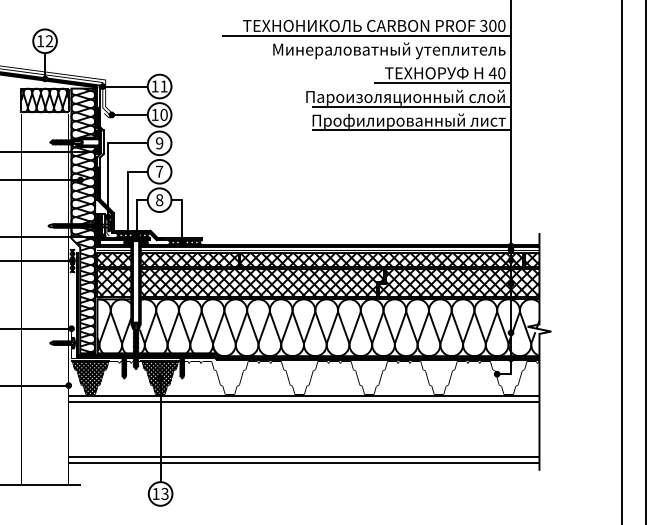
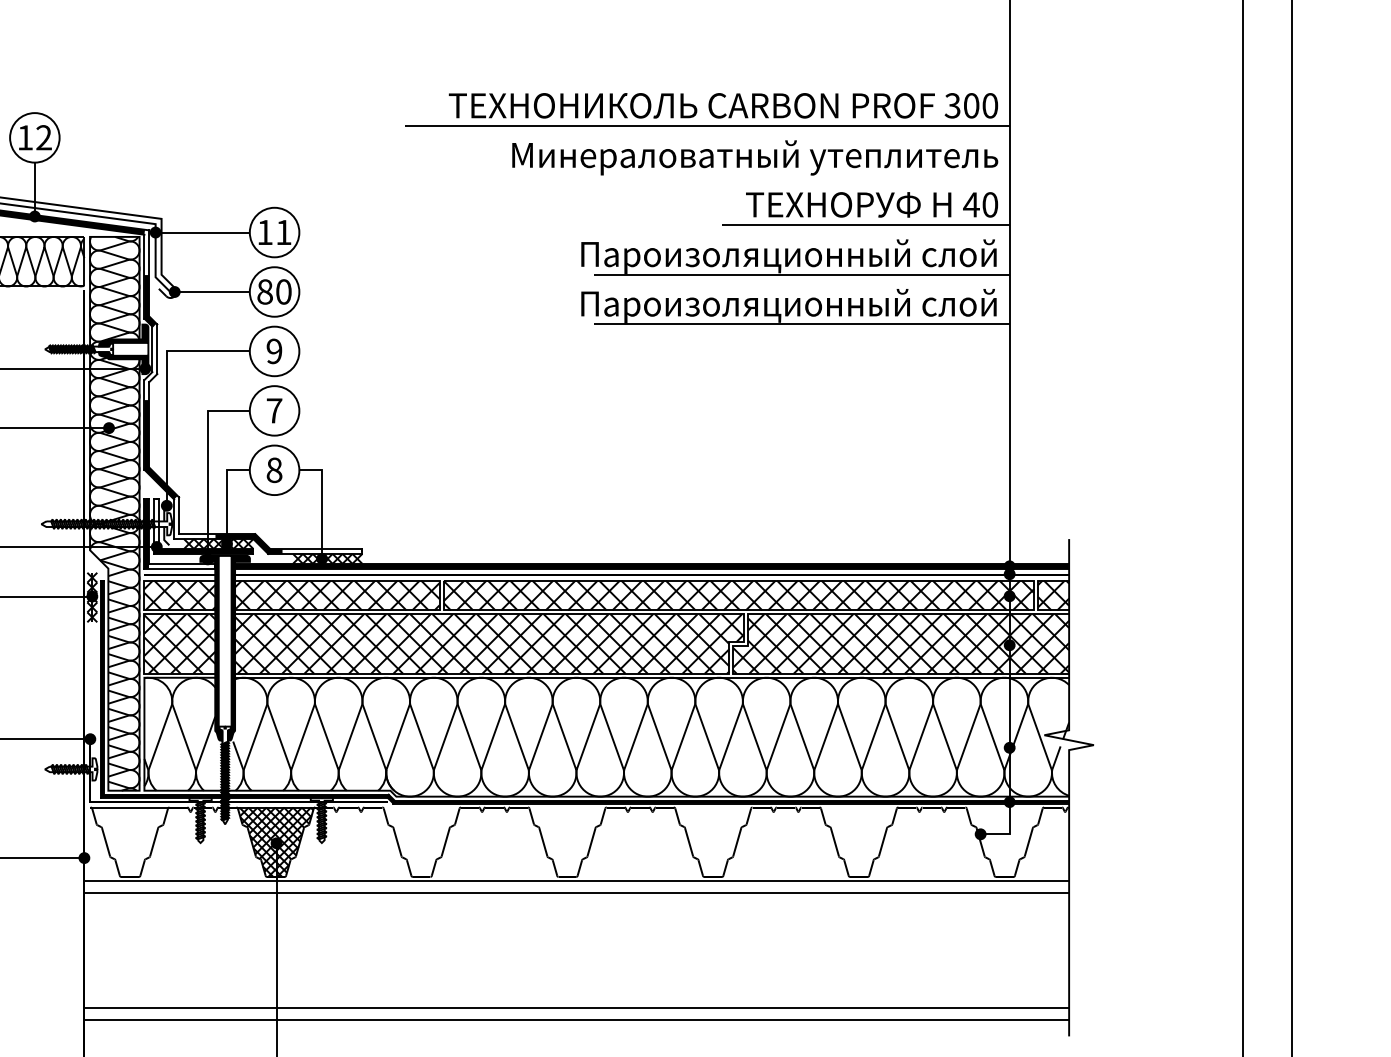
text: (154, 114) -> (263, 291), 10 -> 80
text: (405, 120) -> (788, 303), Профилированный лист -> Пароизоляционный слой
hatch: (90, 377) -> (129, 841), removed

